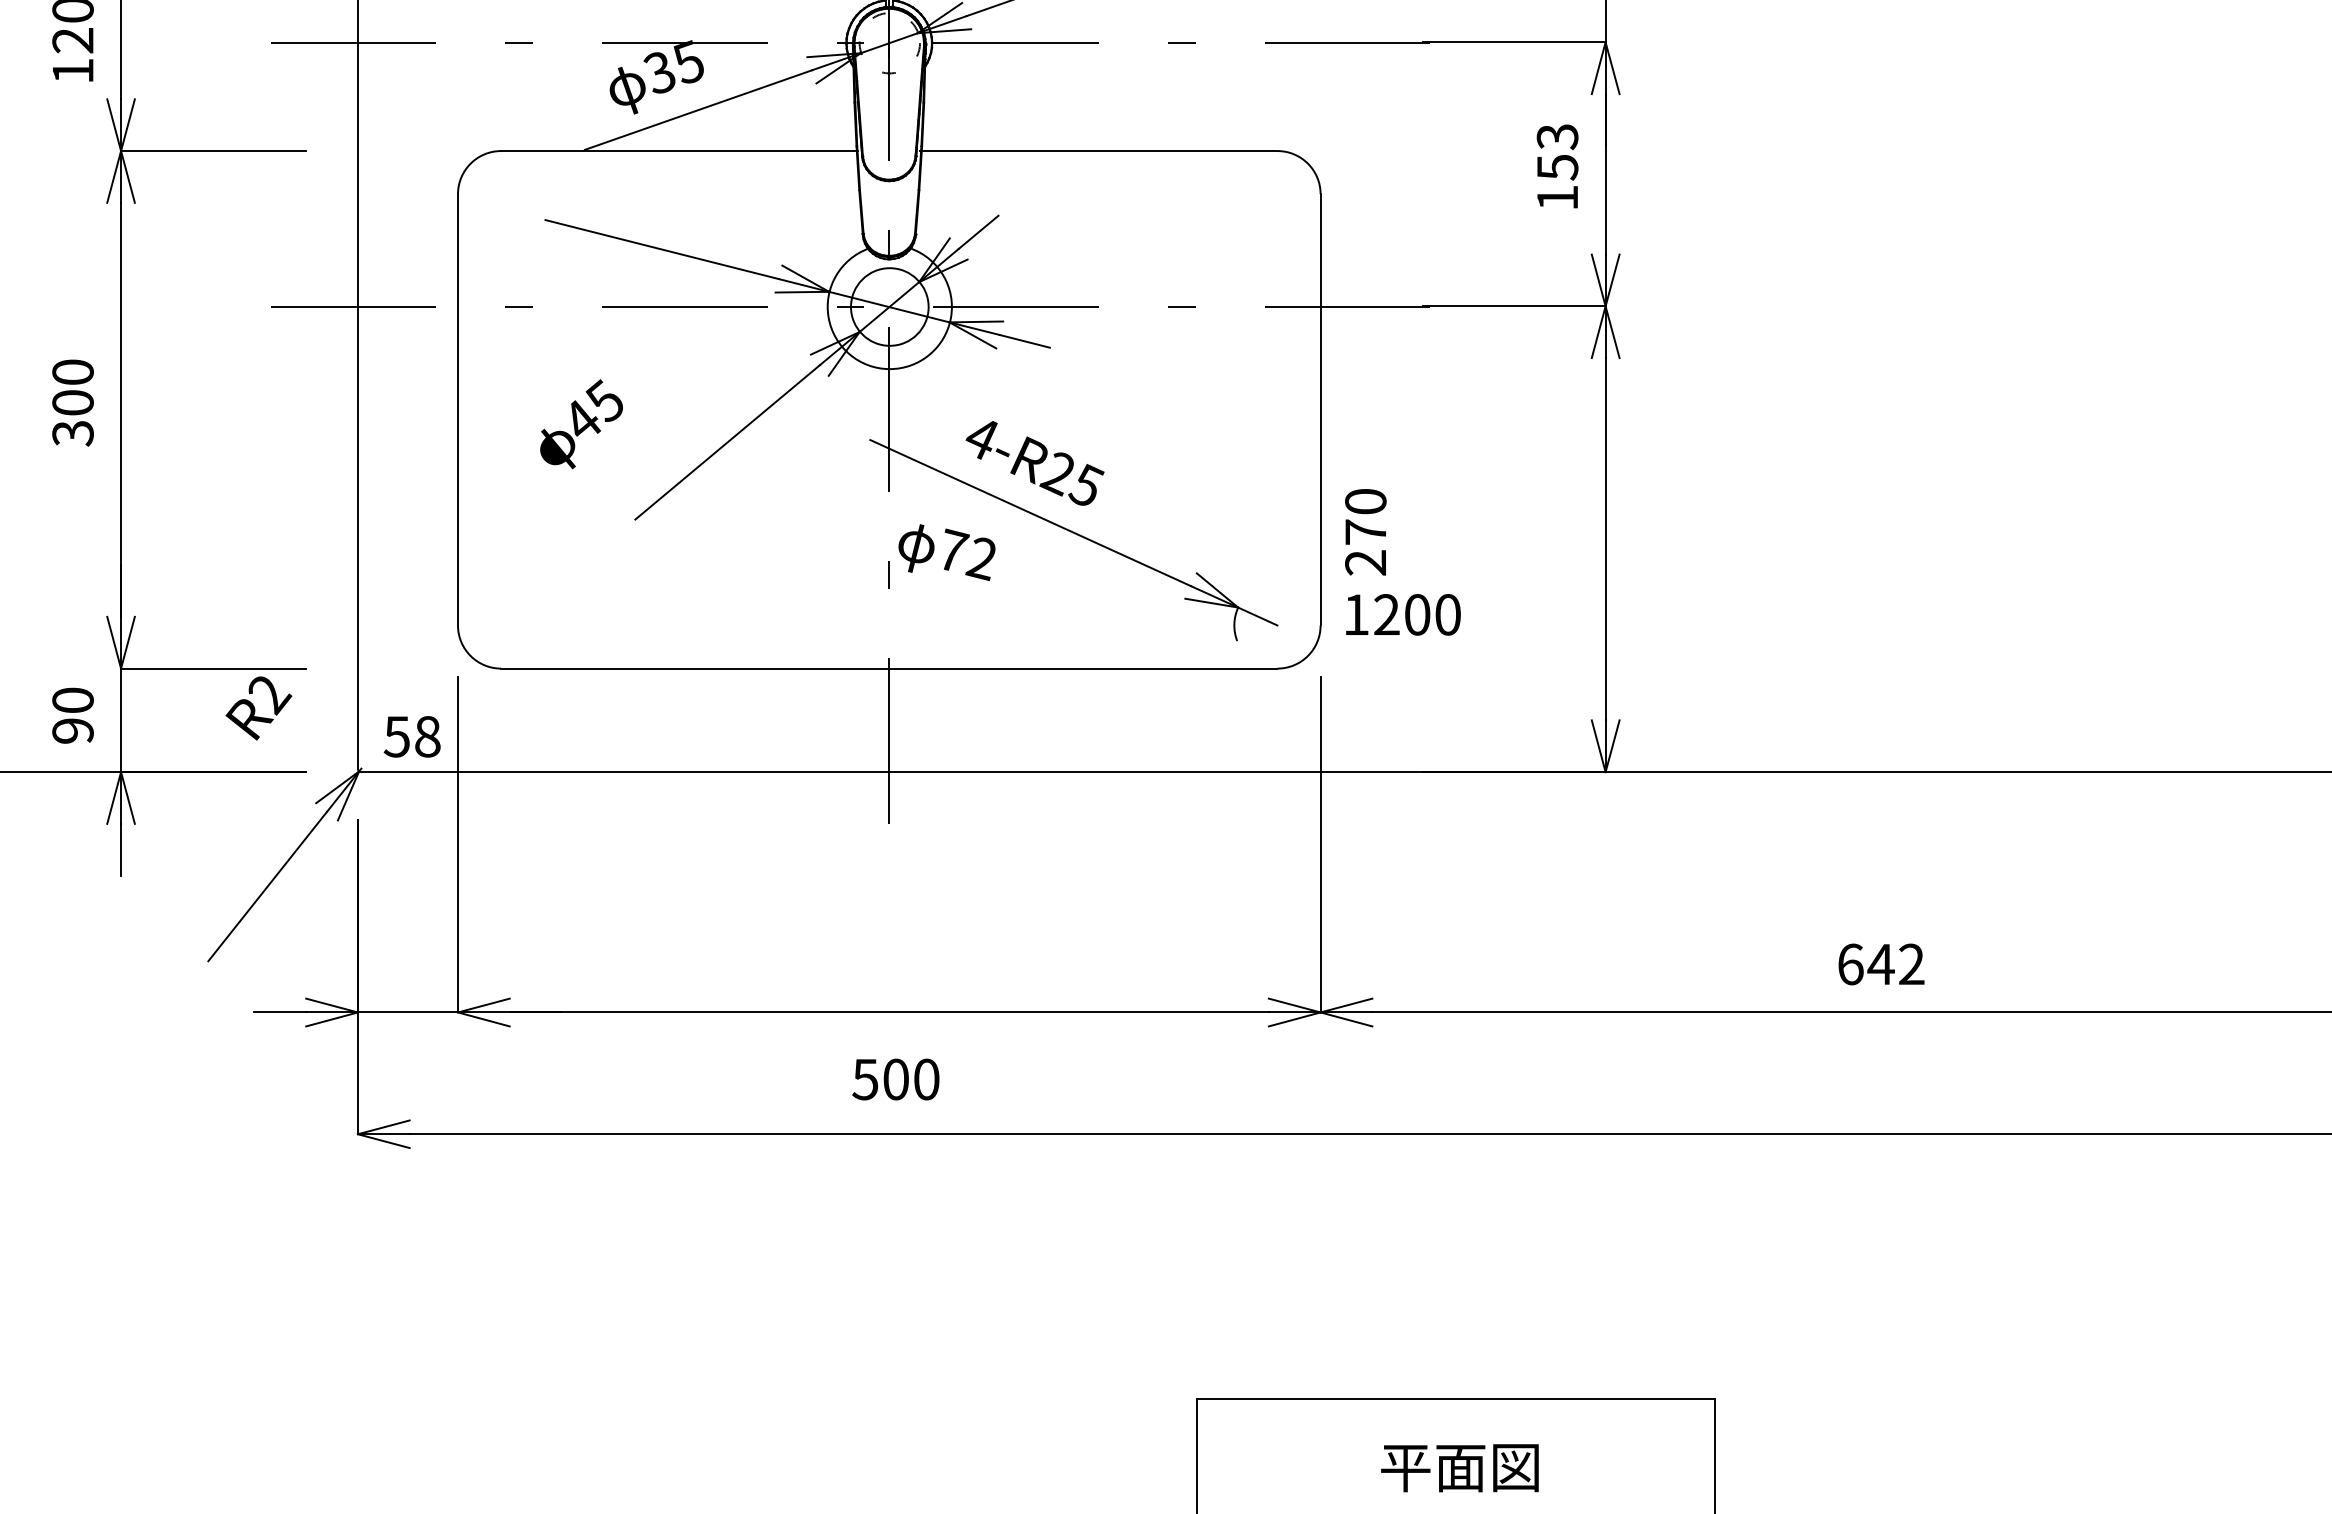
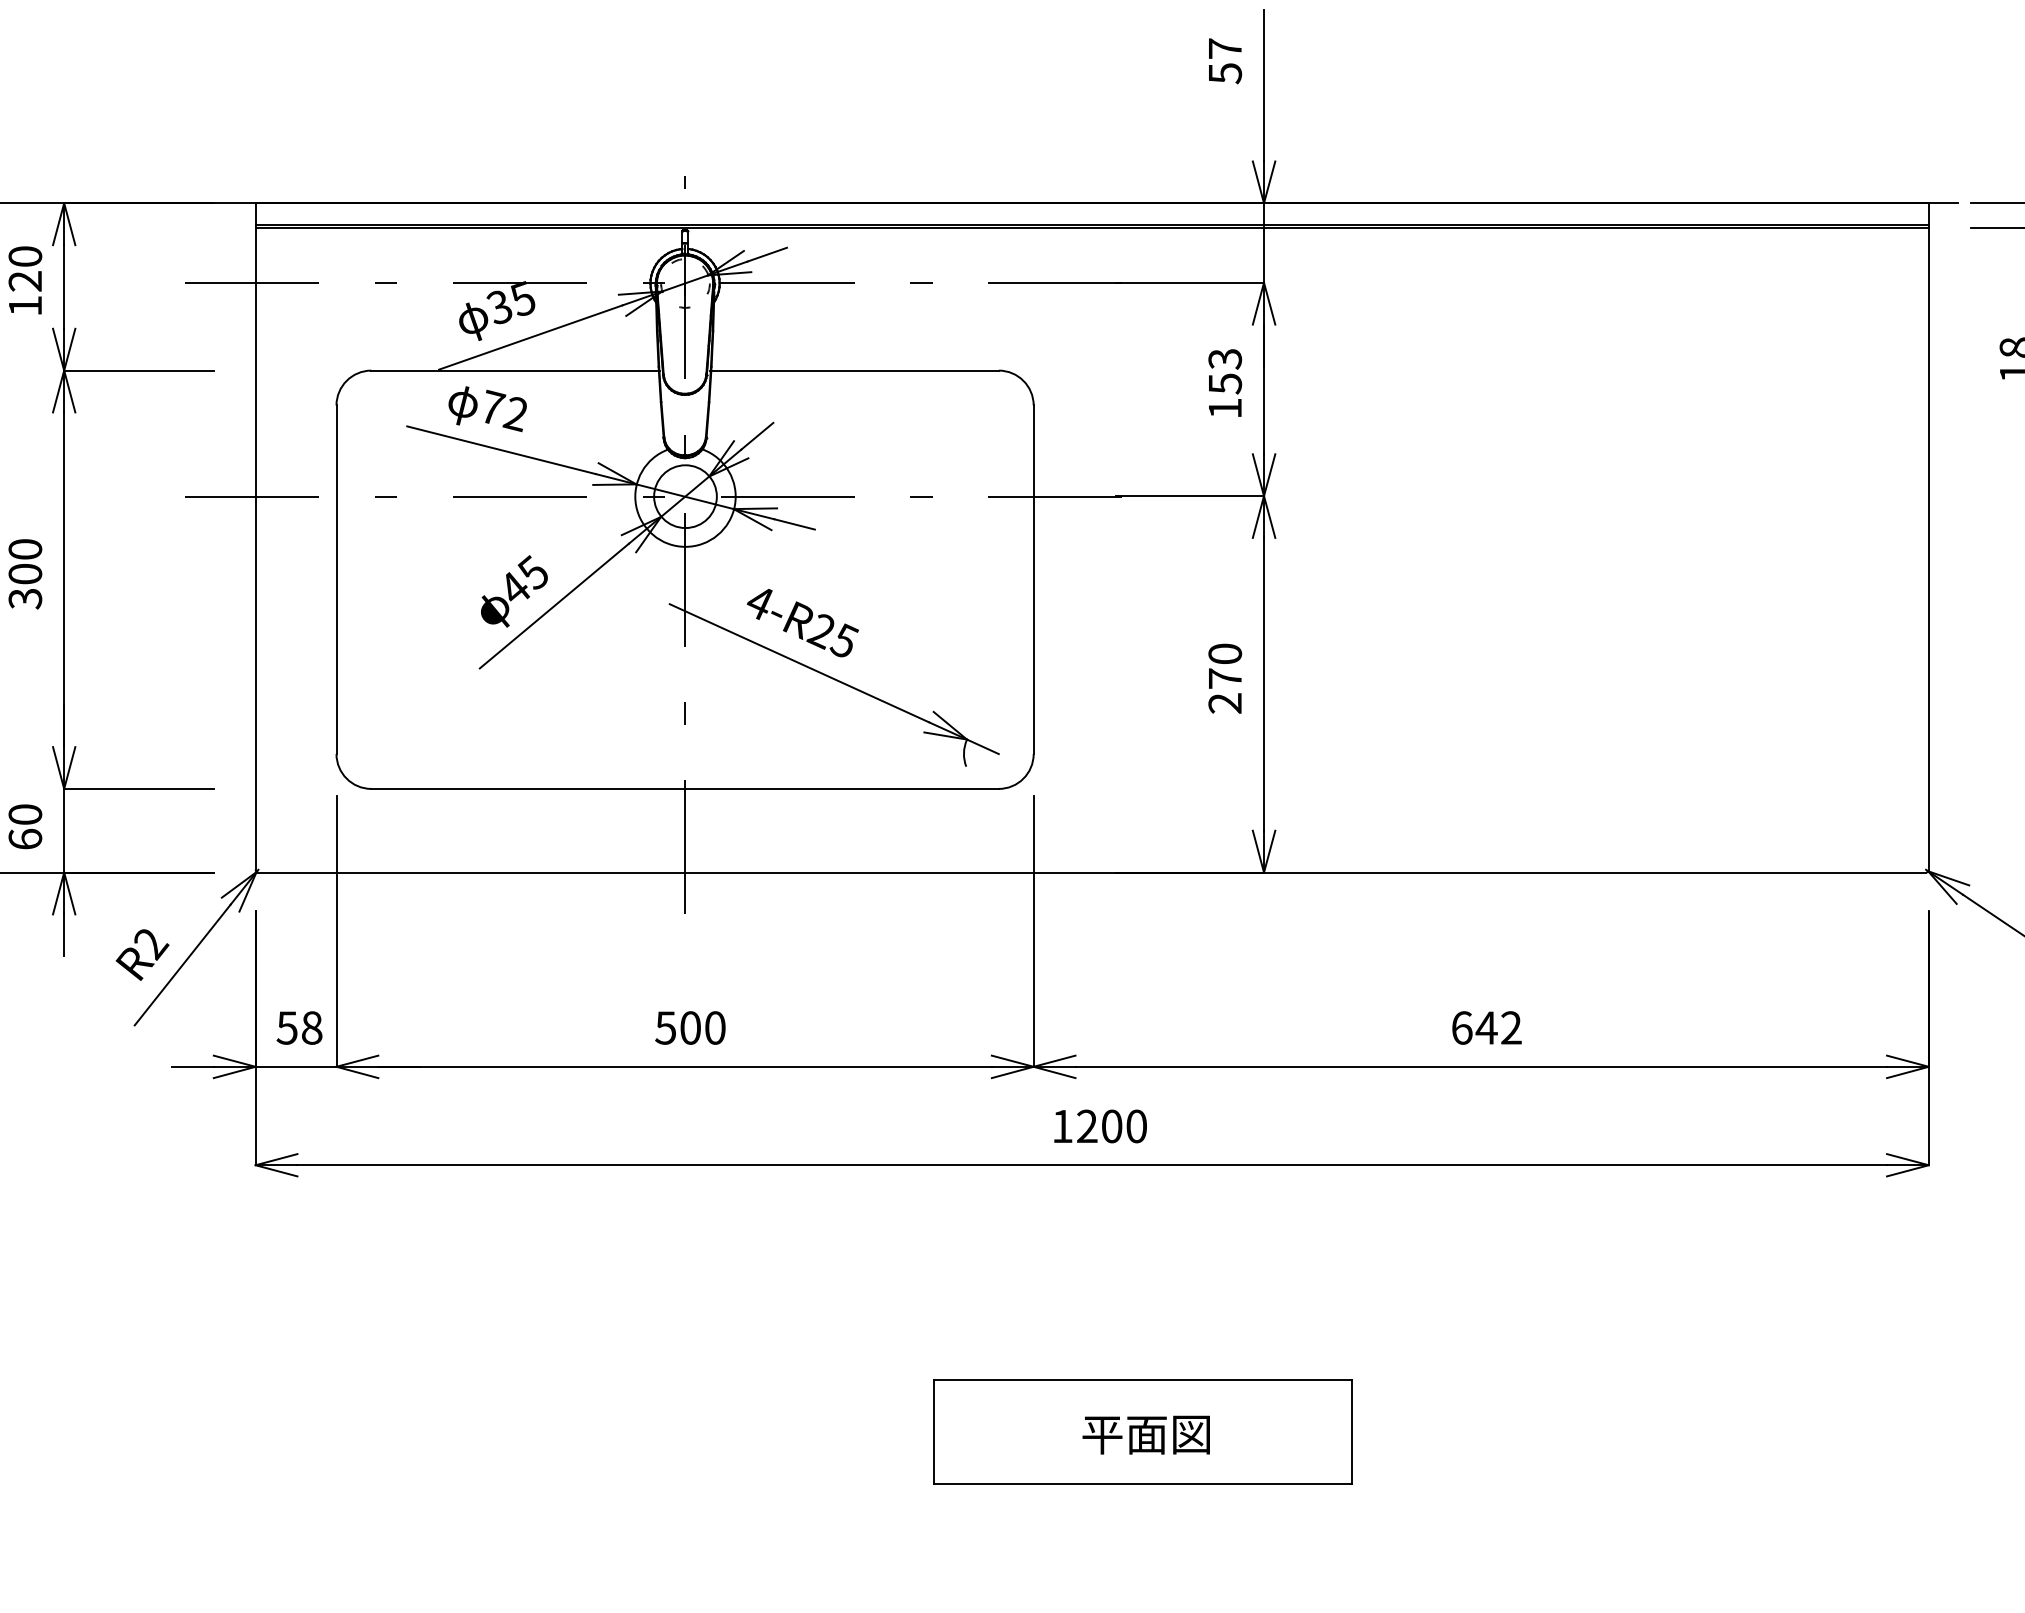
text: (581, 424) -> (514, 591), moved
text: (1366, 531) -> (1225, 678), moved
text: (946, 553) -> (487, 409), moved
text: (1403, 614) -> (1100, 1126), moved
text: (258, 707) -> (142, 954), moved
text: (73, 729) -> (25, 838), 90 -> 60
text: (412, 736) -> (299, 1027), moved
text: (895, 1078) -> (690, 1027), moved

